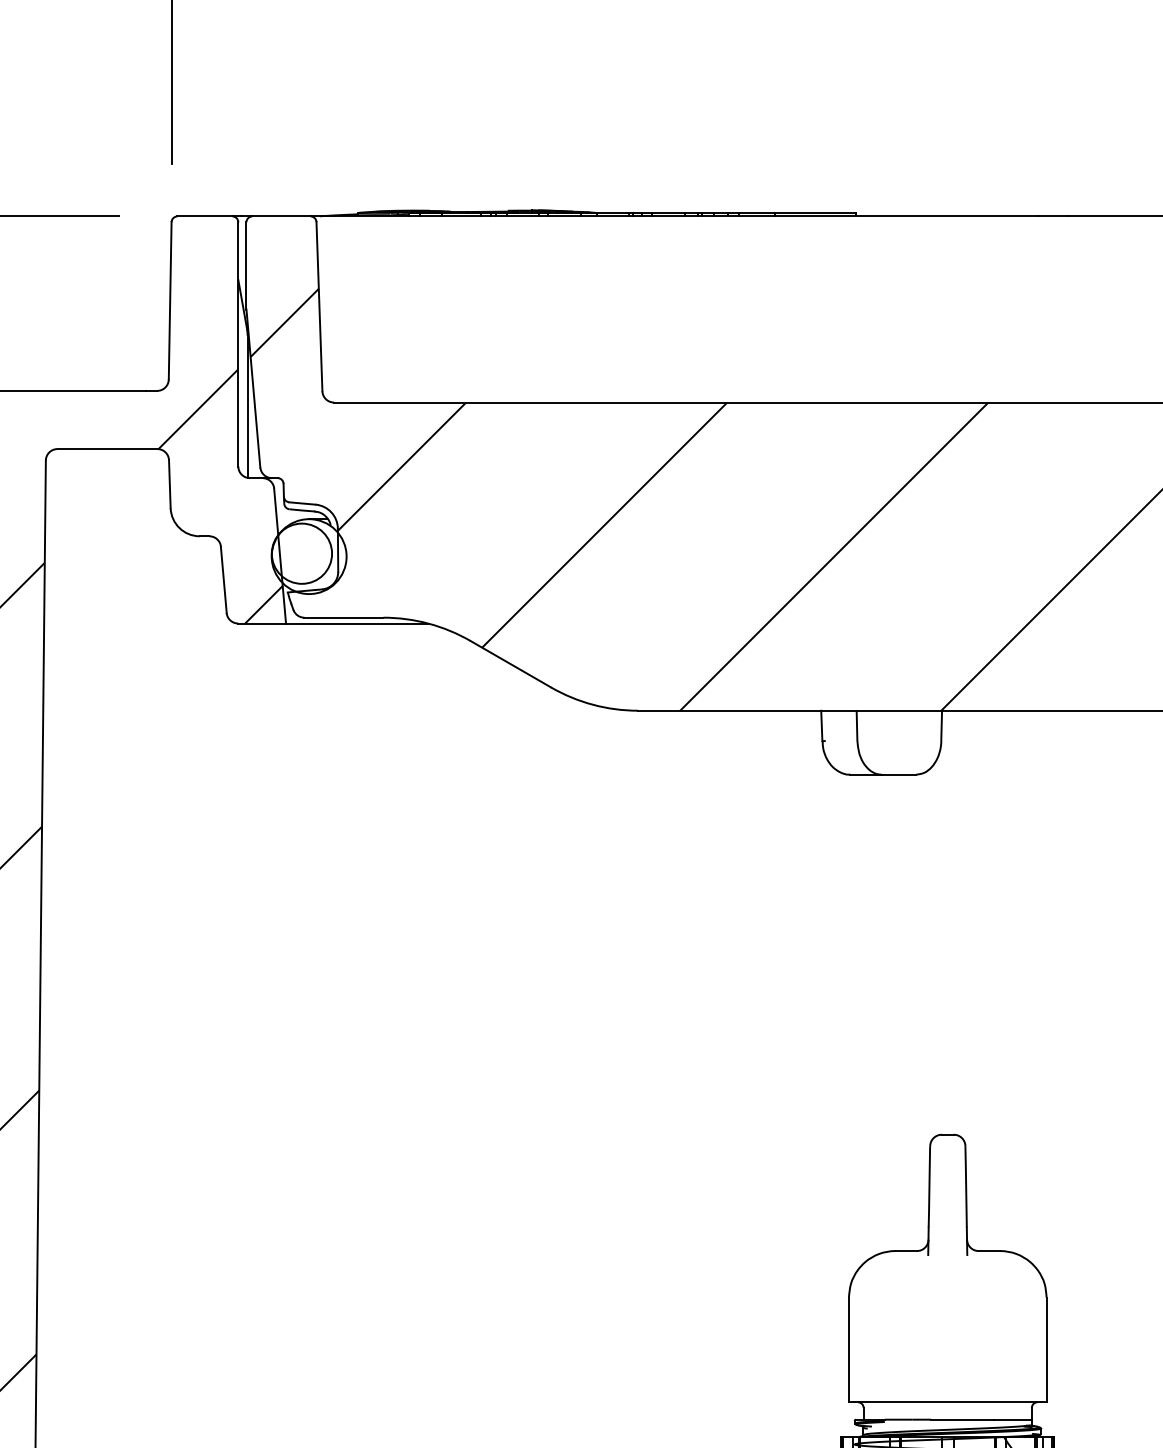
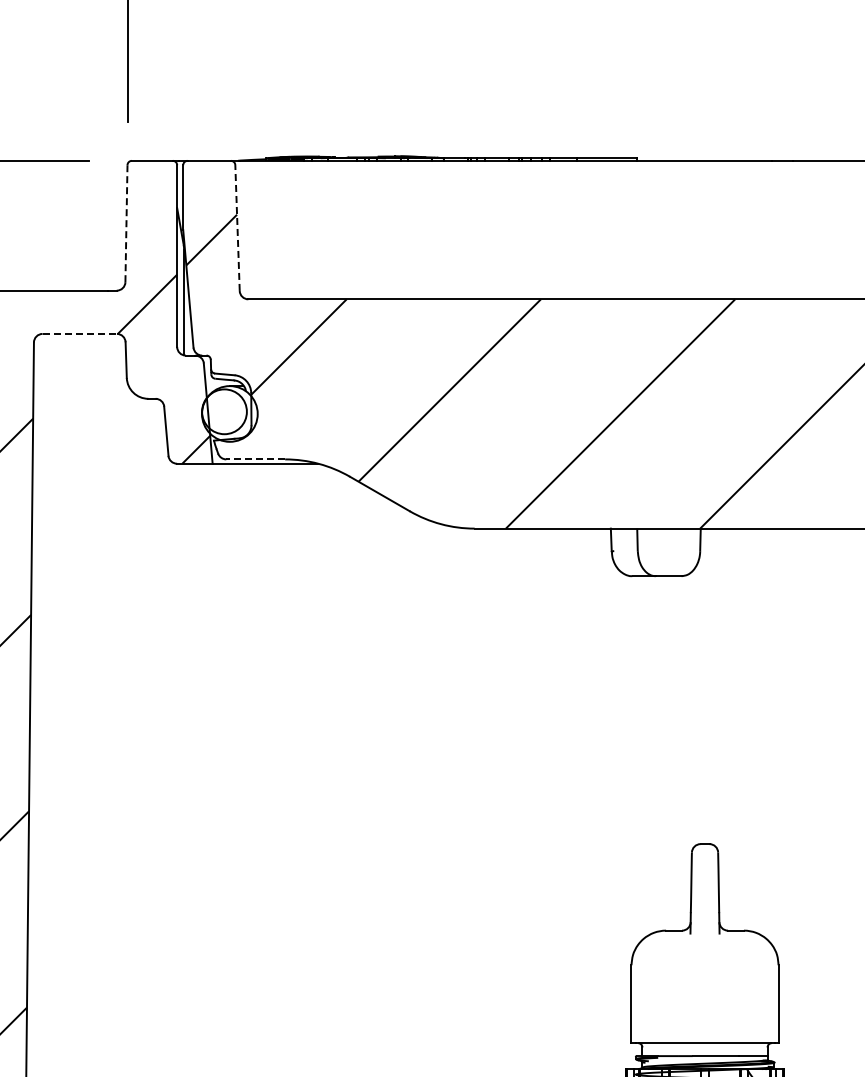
line: (170, 300) -> (126, 223), solid -> dashed
line: (319, 306) -> (237, 227), solid -> dashed
line: (108, 448) -> (80, 333), solid -> dashed
line: (343, 617) -> (255, 459), solid -> dashed

